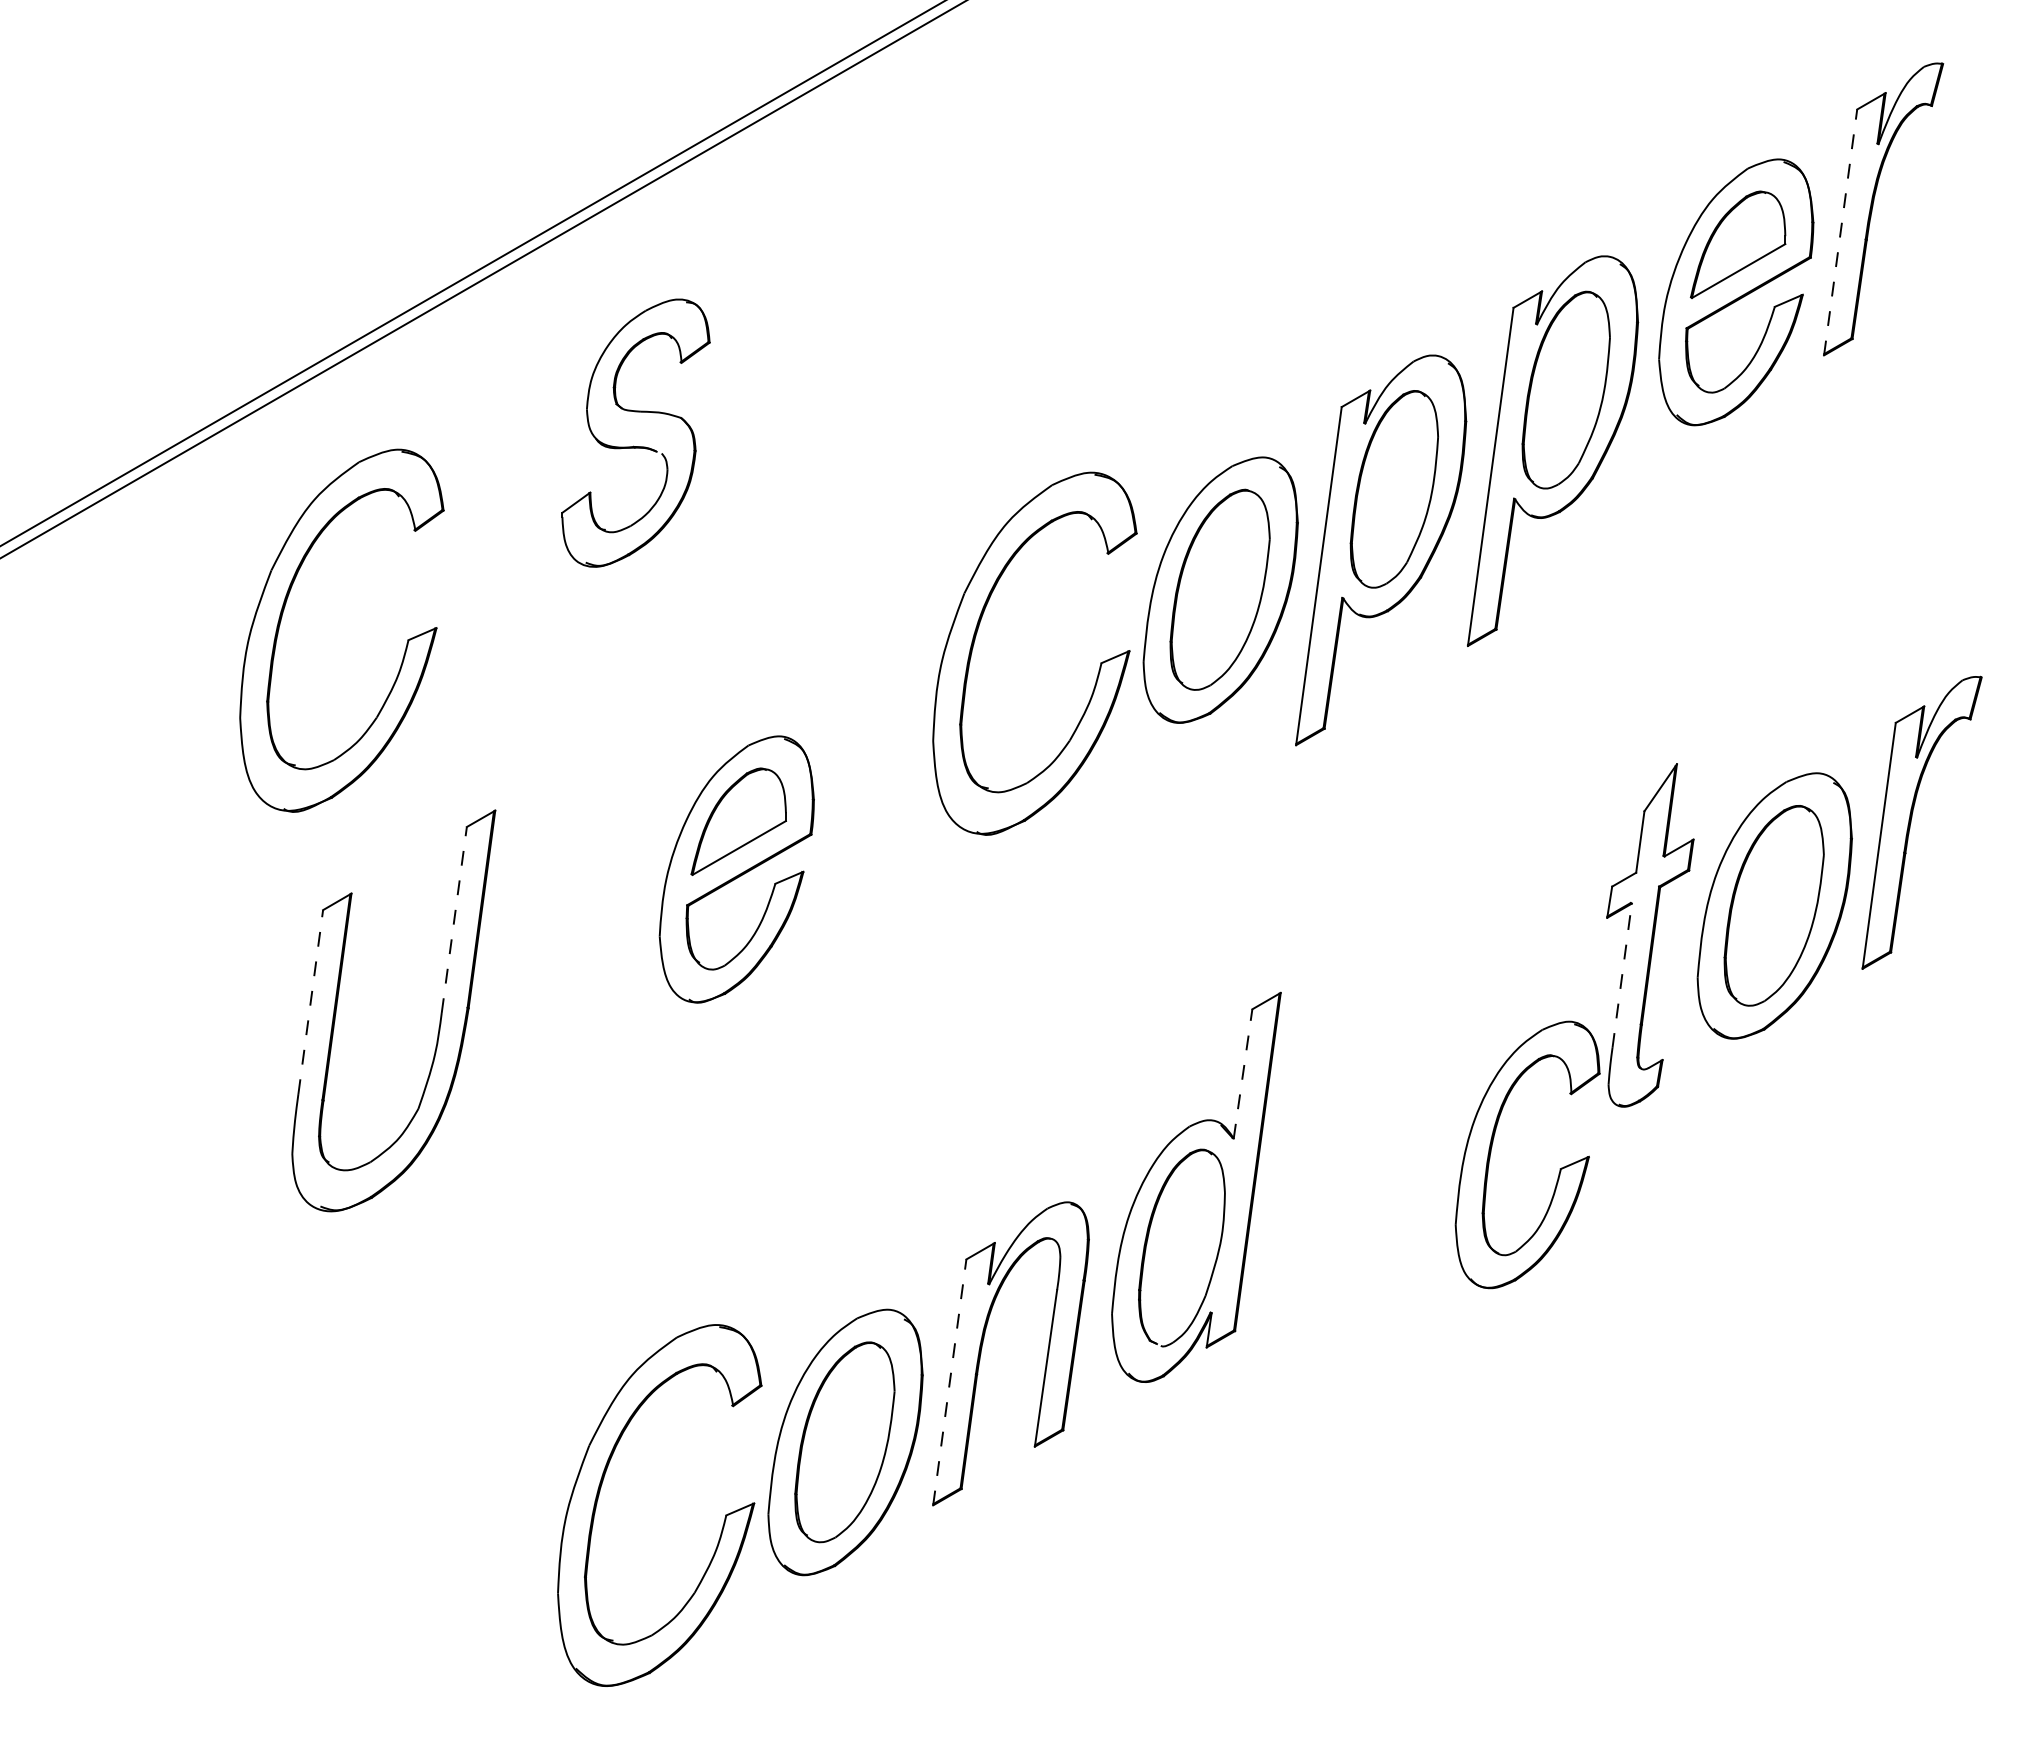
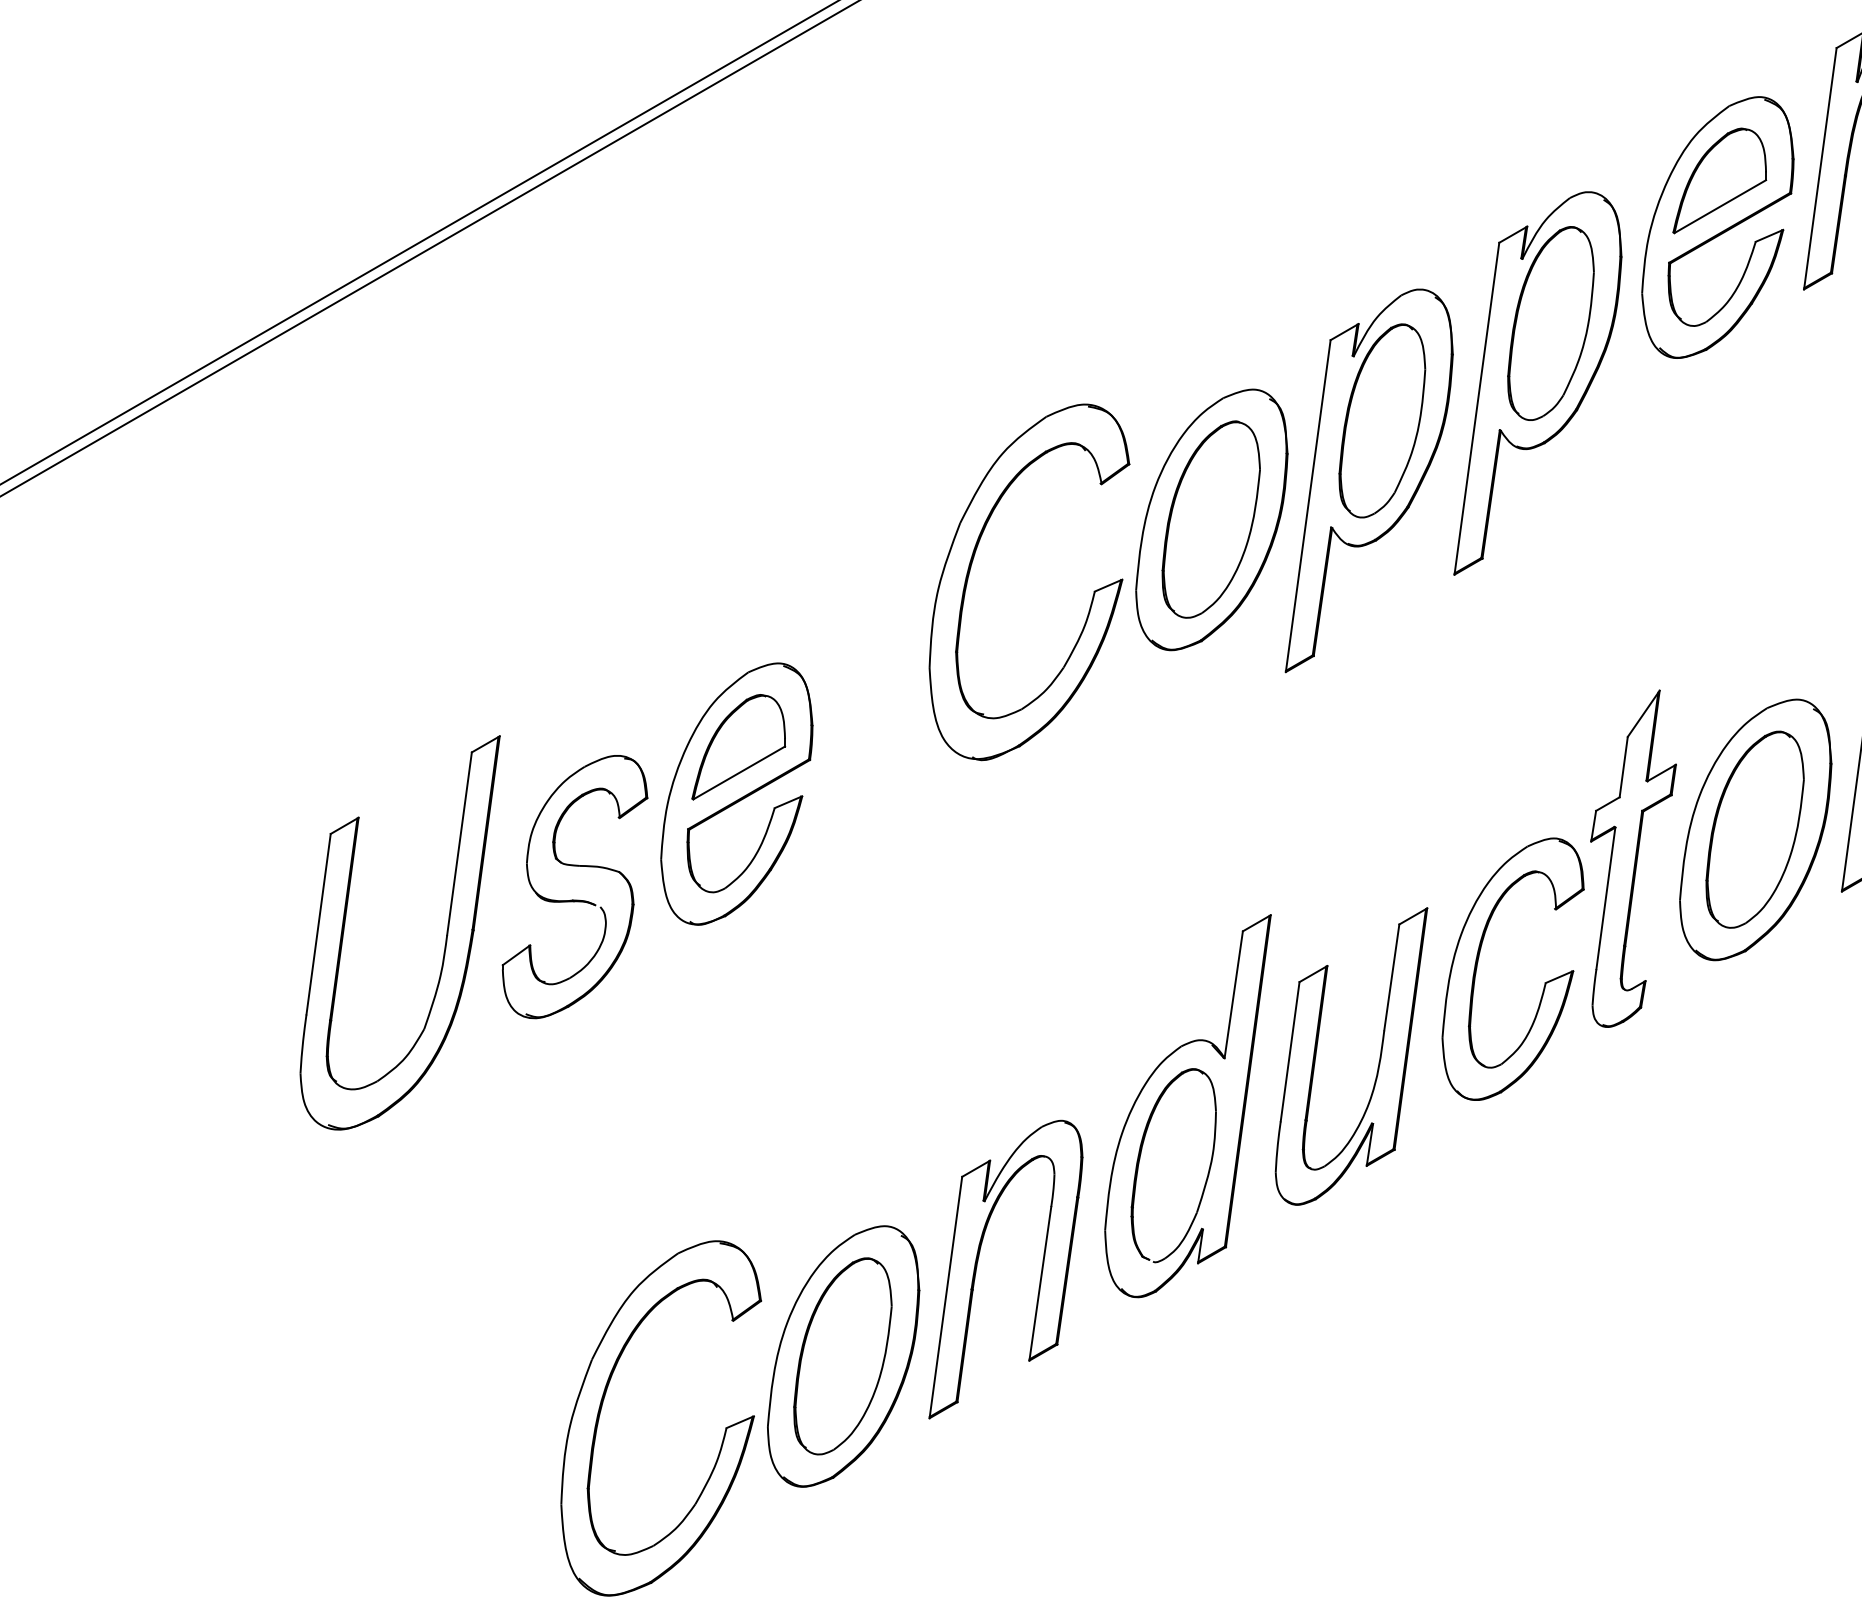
line: (1840, 231) -> (1820, 167), dashed -> solid
part: (633, 445) -> (572, 899), moved
part: (284, 610) -> (292, 539), removed
line: (454, 920) -> (459, 844), dashed -> solid
line: (1622, 975) -> (1606, 898), dashed -> solid
line: (310, 1002) -> (318, 924), dashed -> solid
line: (1243, 1073) -> (1234, 994), dashed -> solid
part: (1390, 1142) -> (1378, 1062), added
part: (1559, 1168) -> (1544, 982), moved
line: (949, 1381) -> (945, 1296), dashed -> solid

